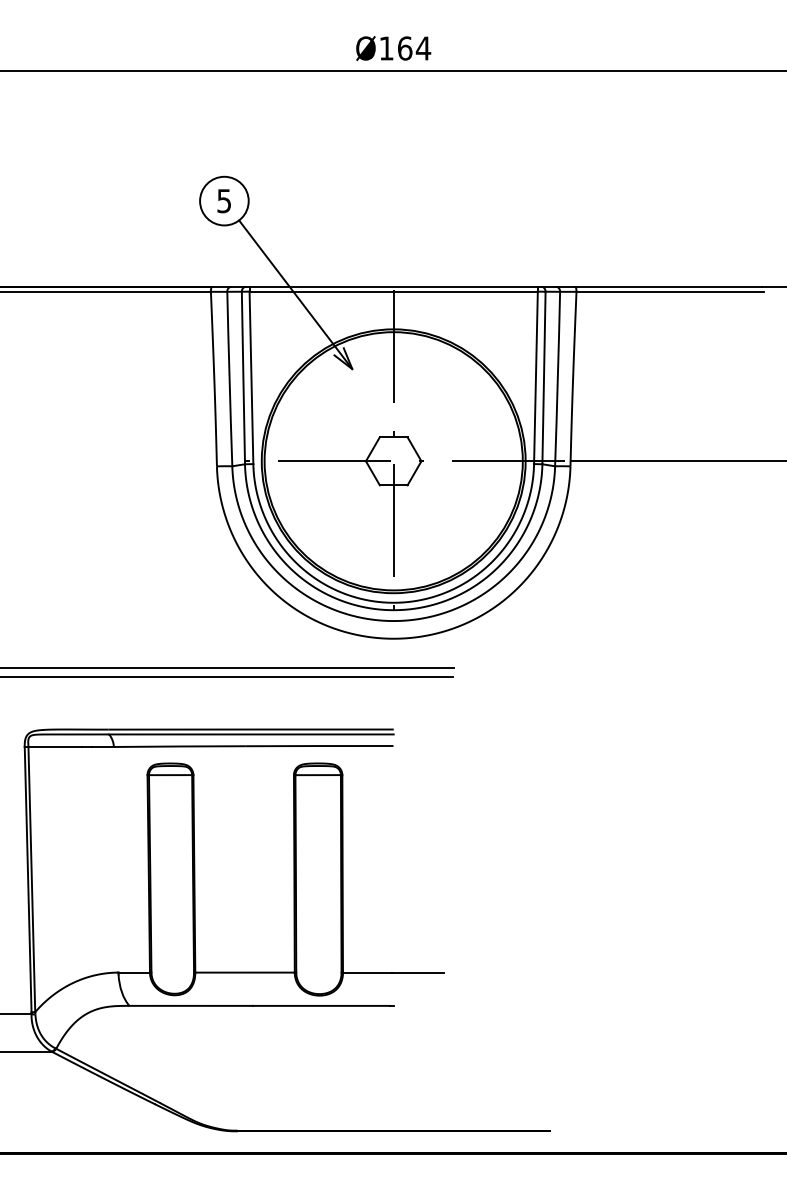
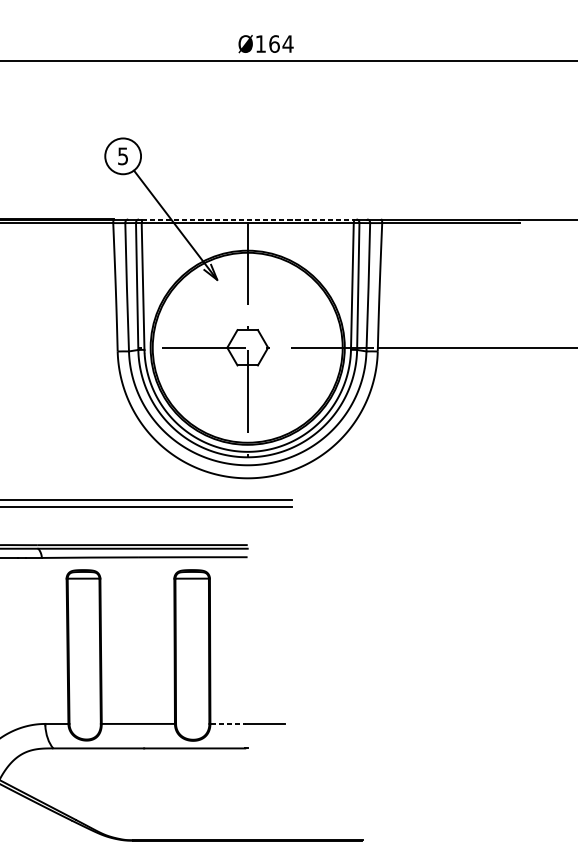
text: (393, 48) -> (265, 44), moved
line: (394, 286) -> (248, 219), solid -> dashed
line: (367, 972) -> (228, 723), solid -> dashed

